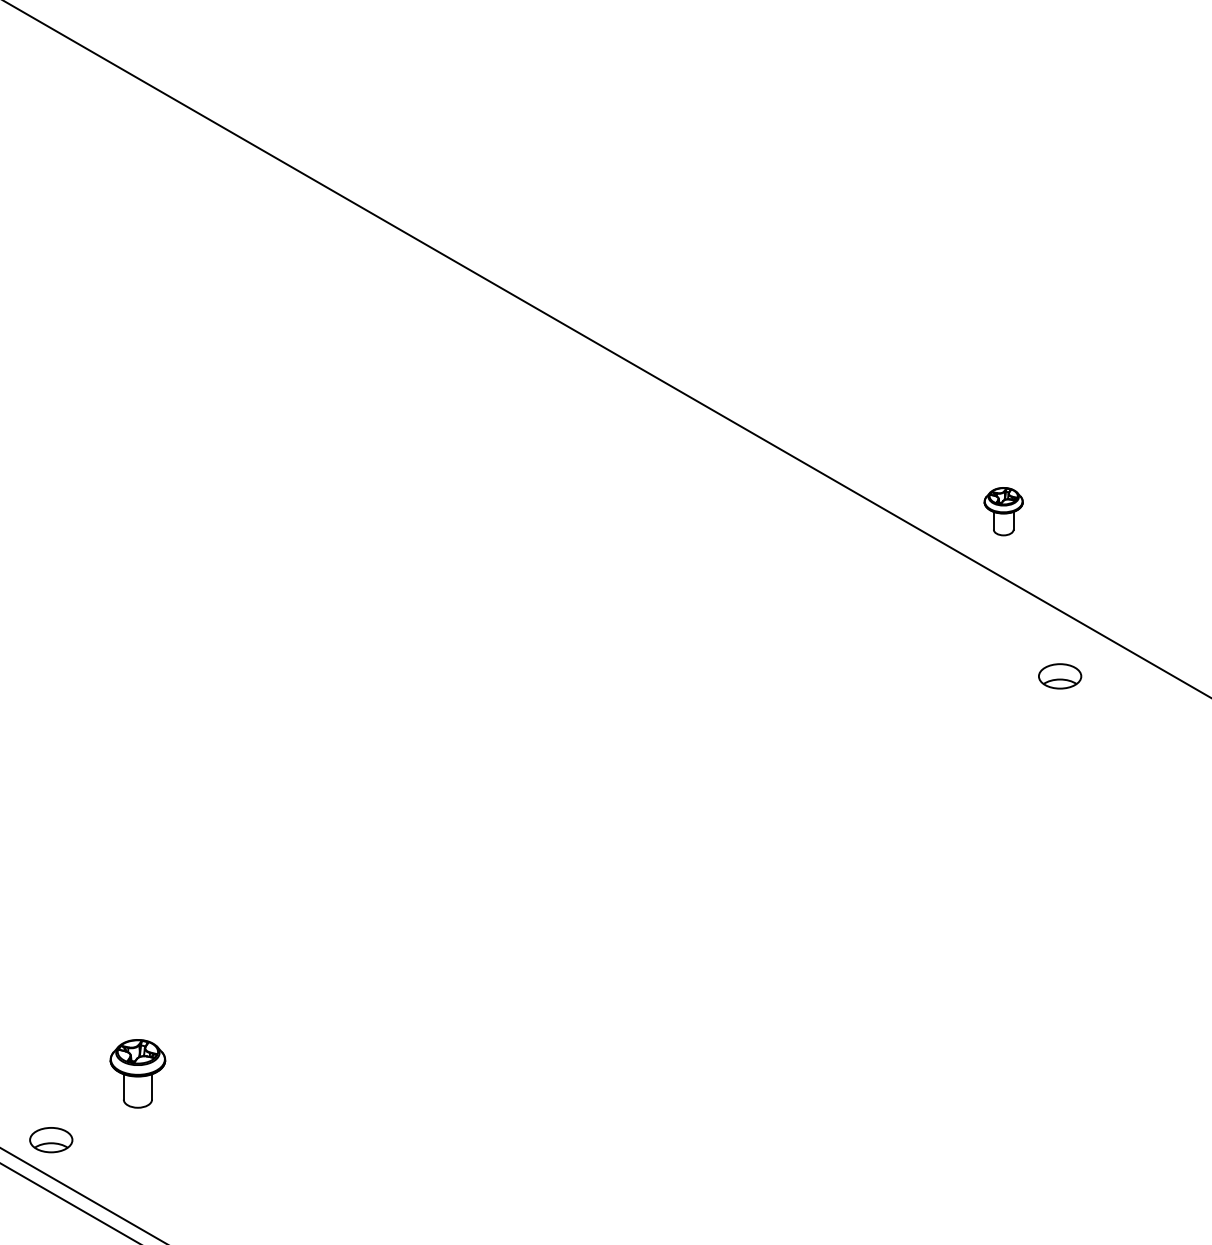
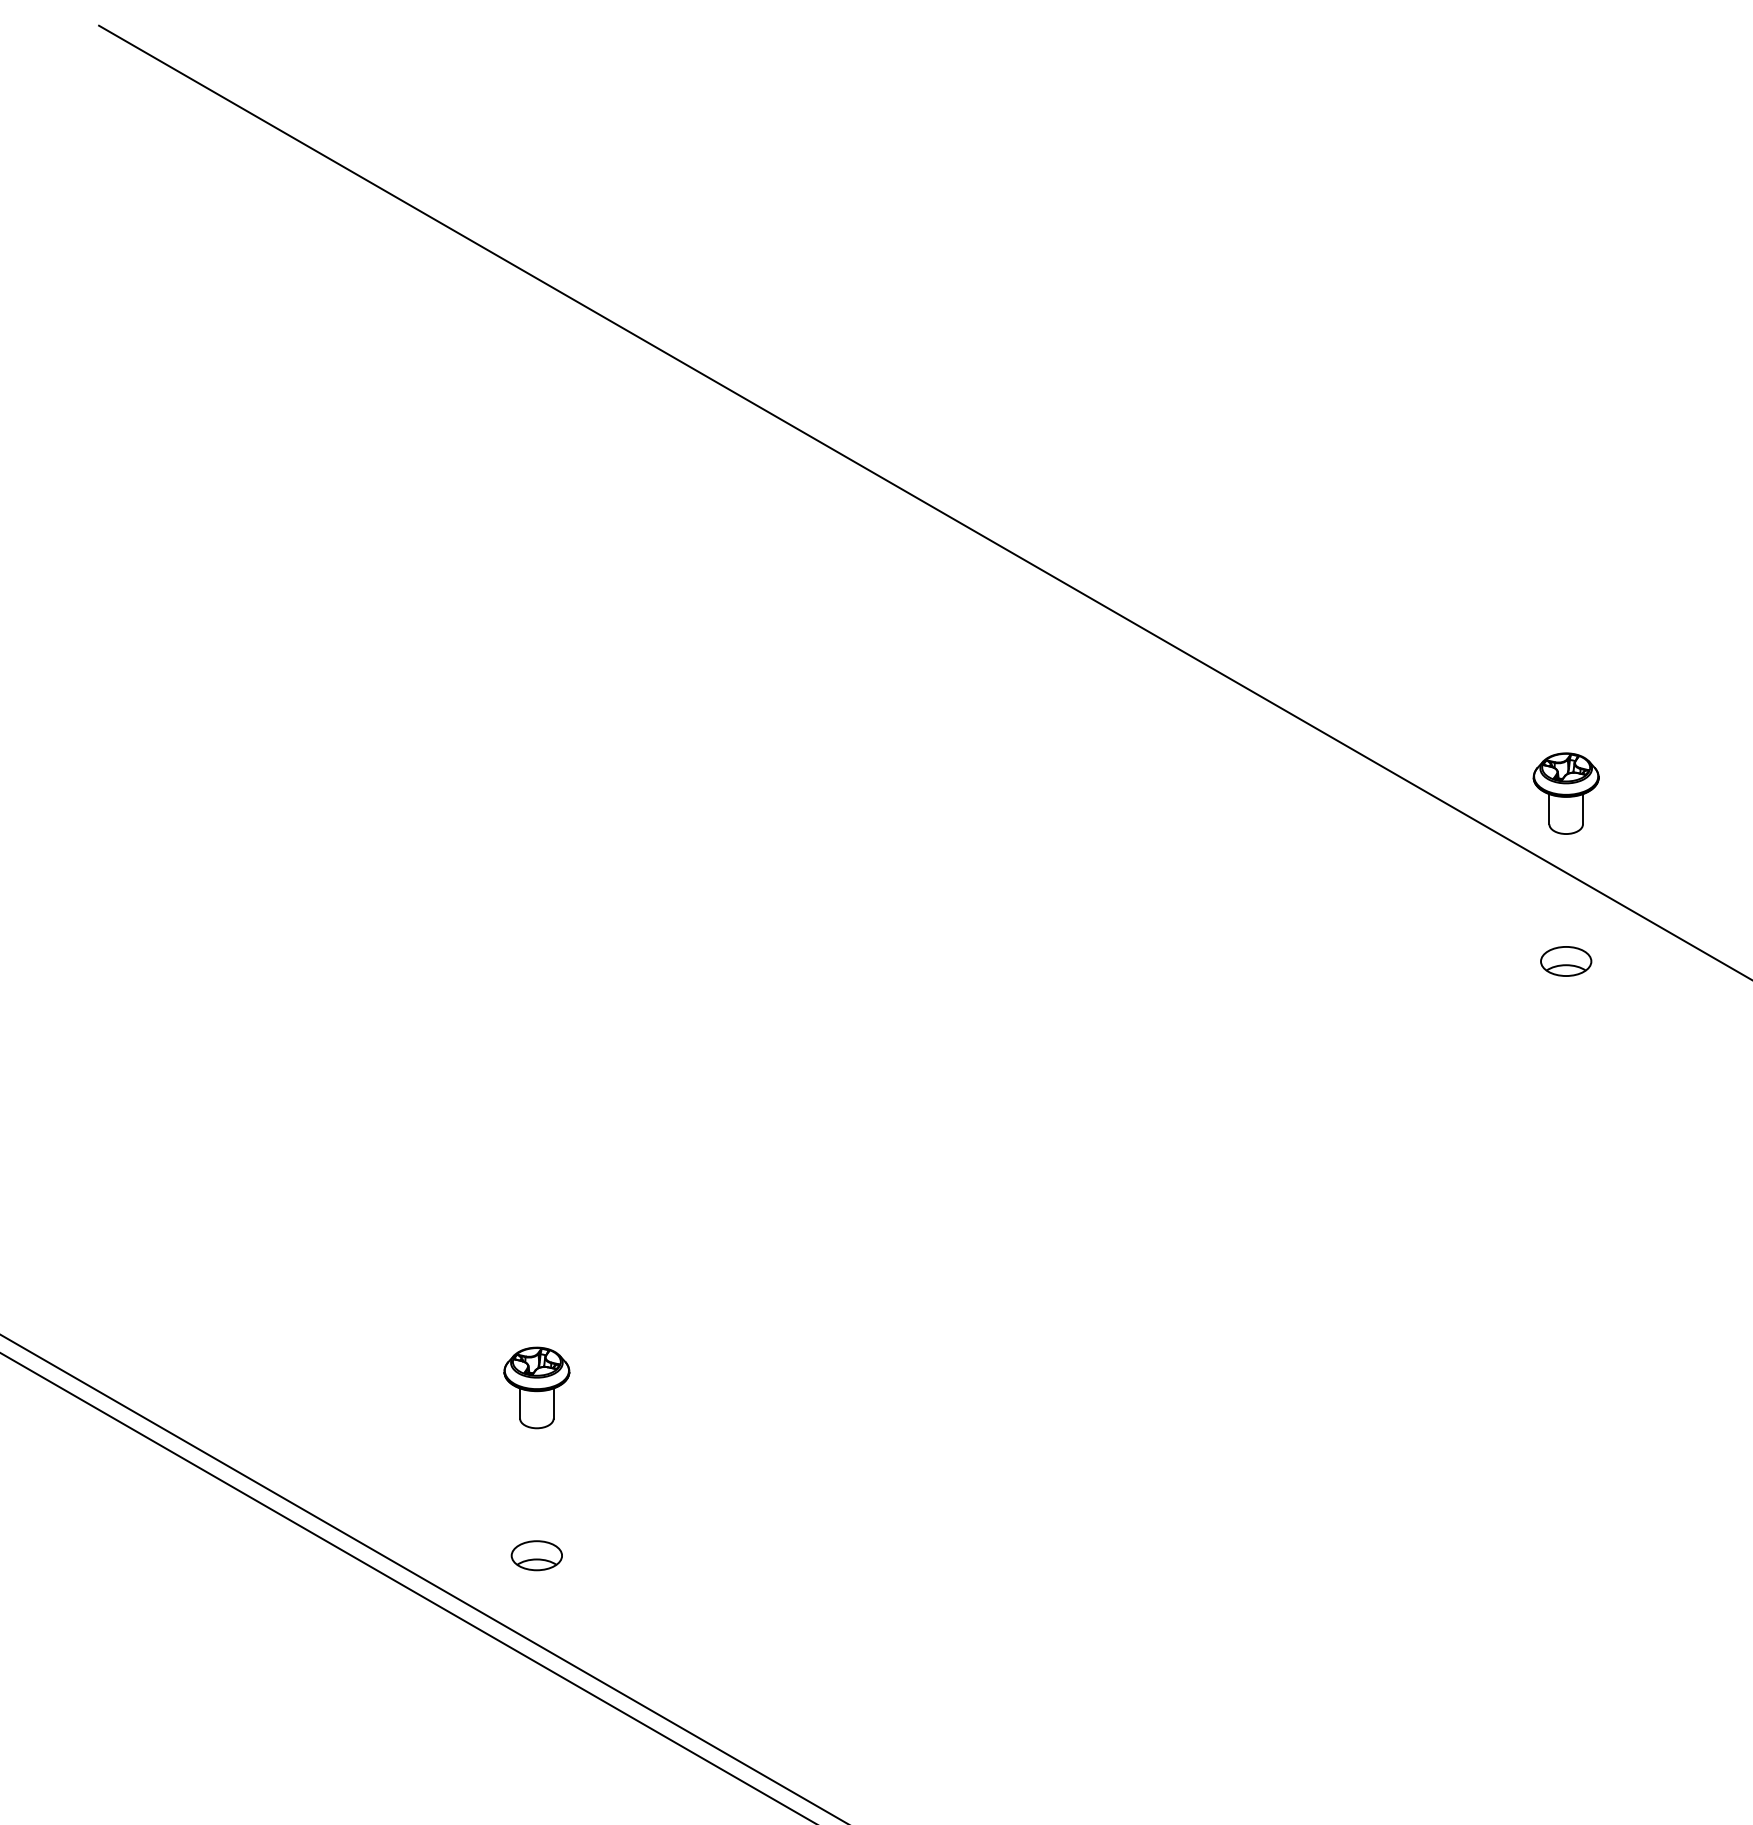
part: (1003, 511) -> (1565, 793), size x1.43
part: (1060, 676) -> (1566, 961), moved
part: (137, 1073) -> (536, 1387), moved
part: (50, 1139) -> (536, 1555), moved

